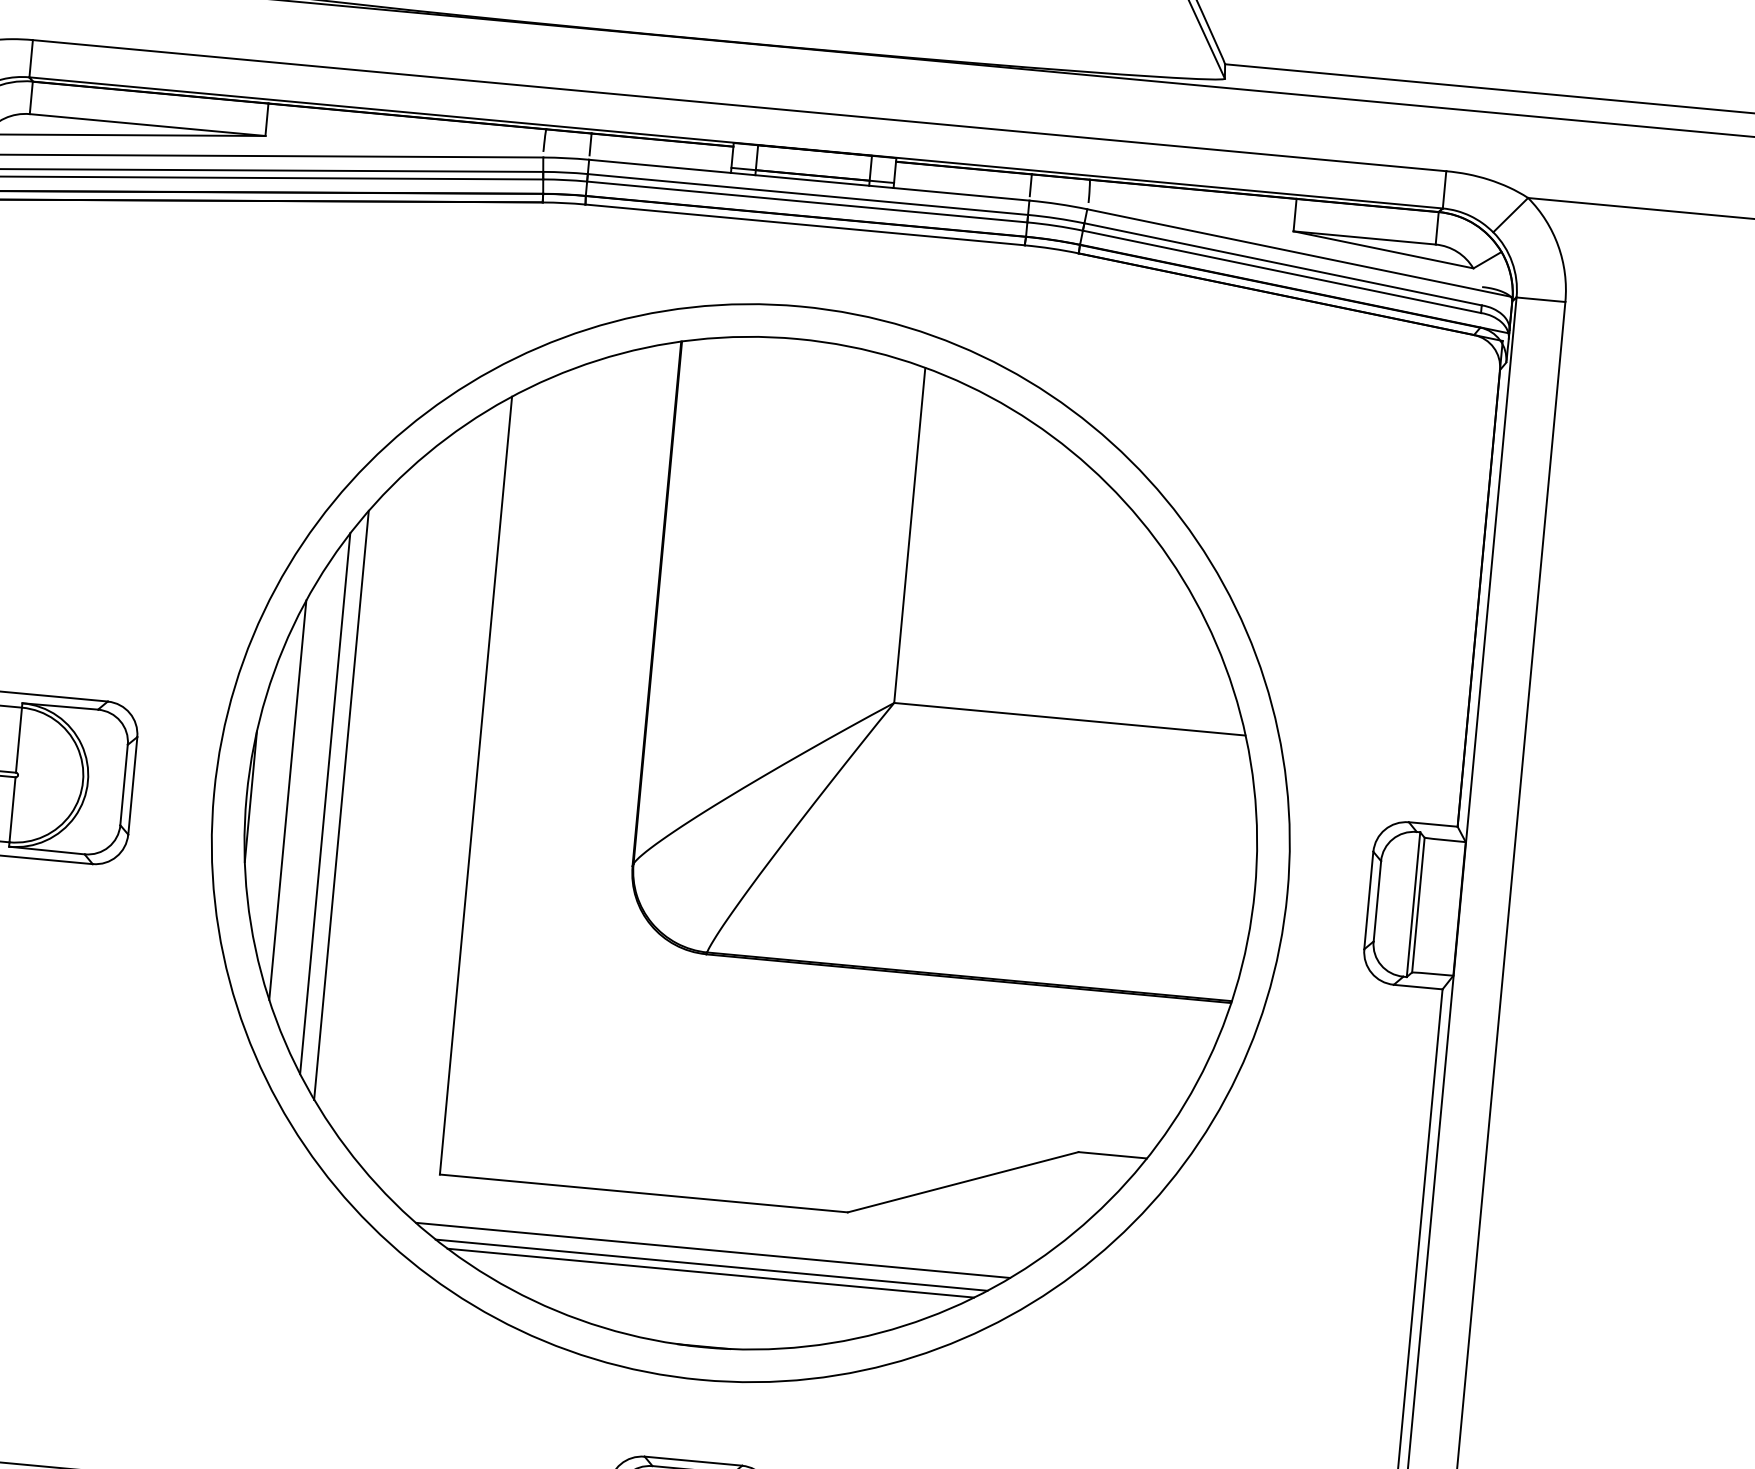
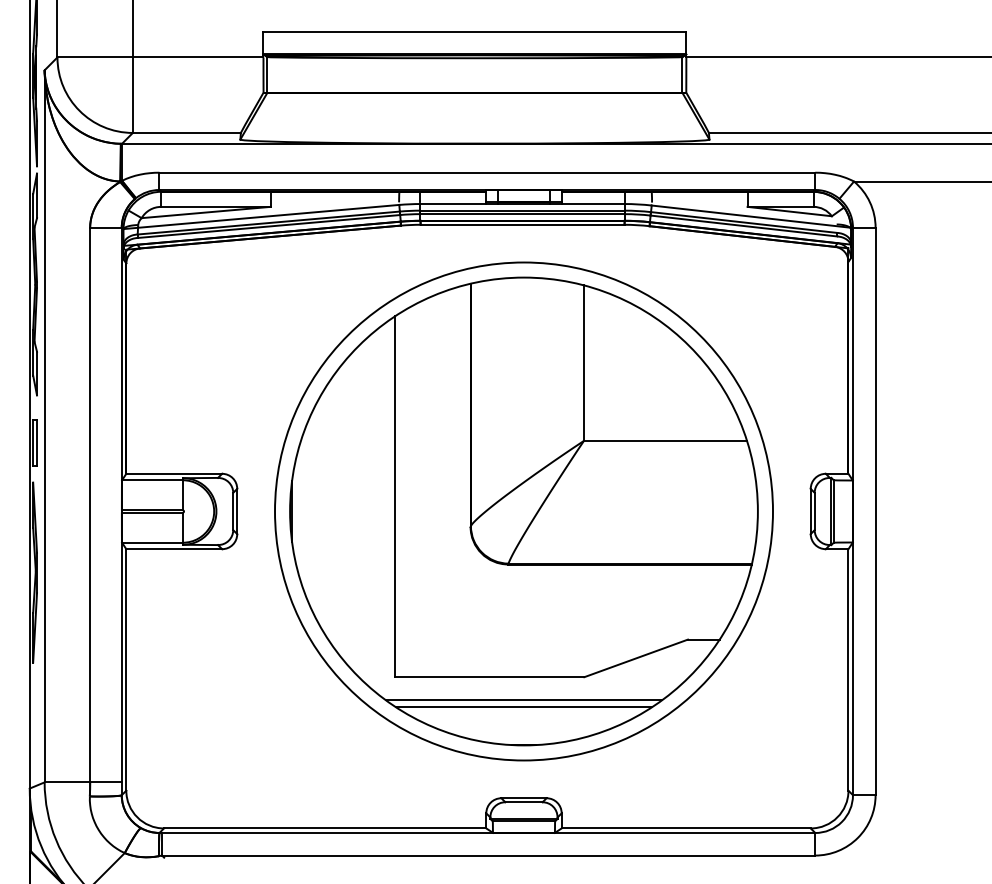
line: (288, 800) -> (309, 511), removed
line: (325, 803) -> (326, 511), removed
line: (342, 805) -> (334, 511), removed
line: (709, 1274) -> (523, 711), removed

